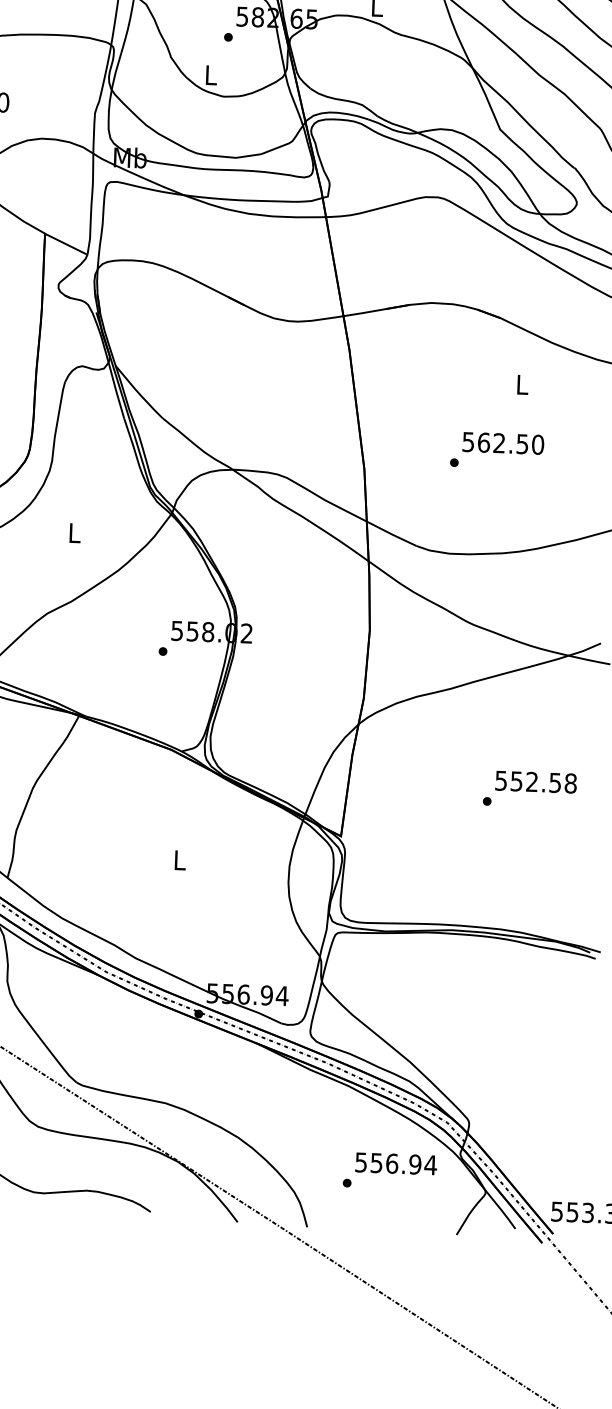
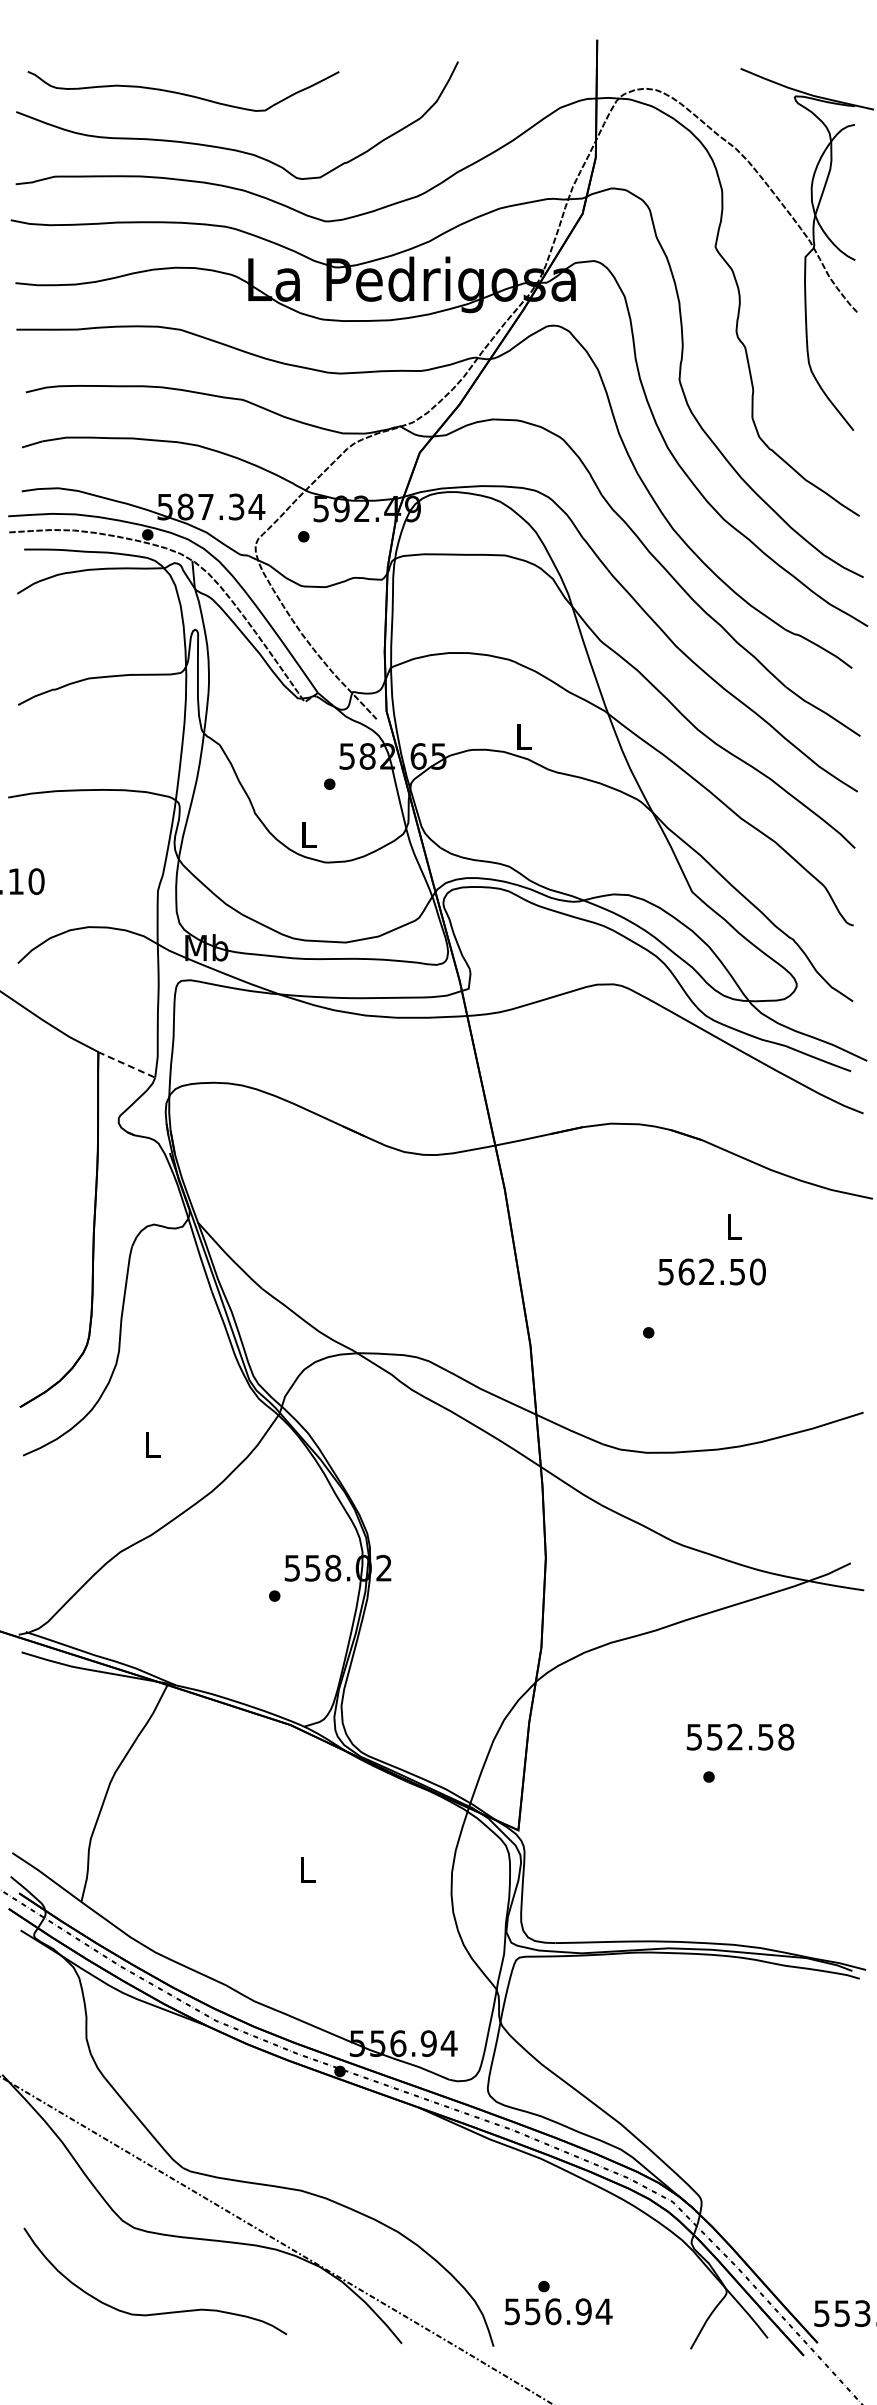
line: (66, 243) -> (126, 1064), solid -> dashed
text: (502, 443) -> (711, 1271), moved
text: (536, 781) -> (740, 1736), moved
text: (396, 1163) -> (558, 2311), moved

